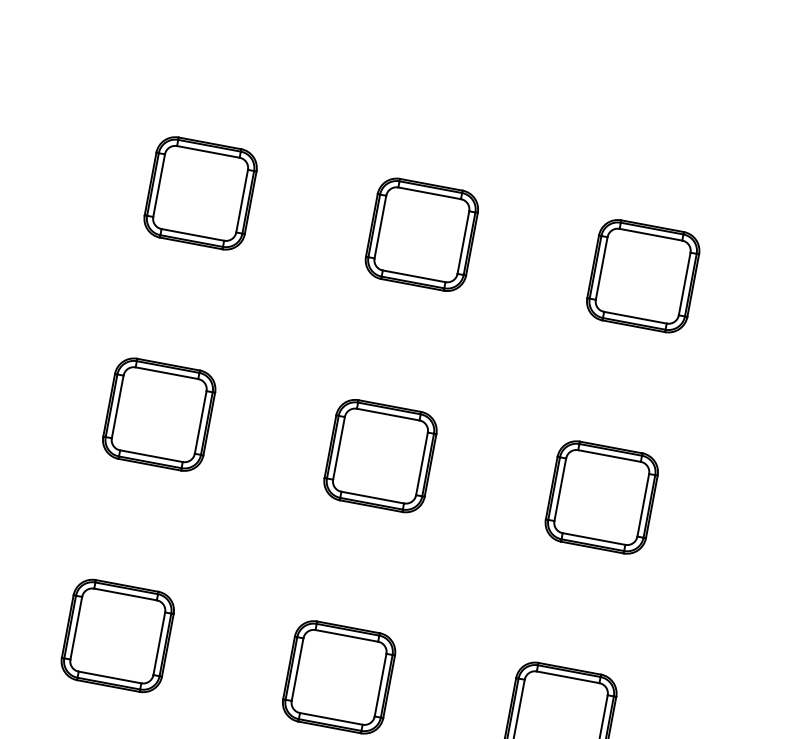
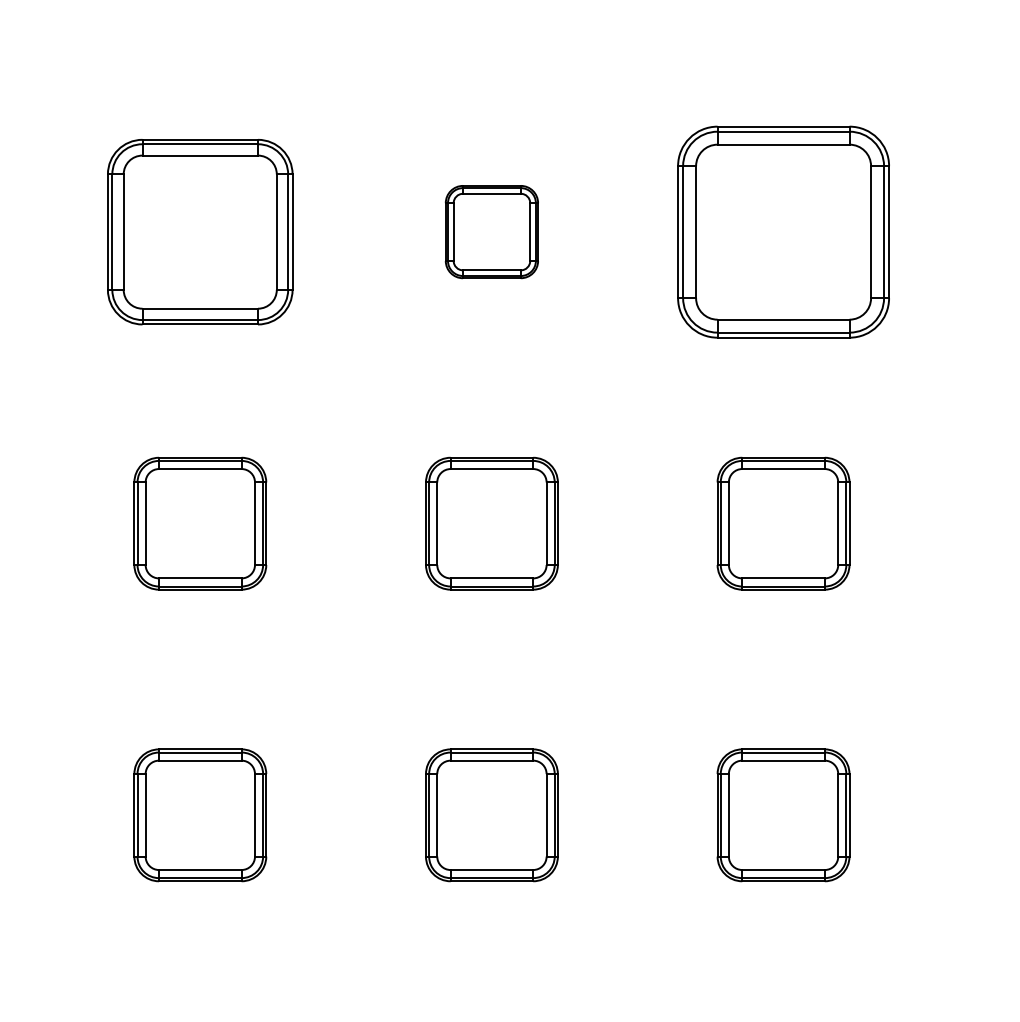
part: (200, 192) -> (200, 231), size x1.4
part: (421, 234) -> (491, 231), size x0.7
part: (643, 275) -> (783, 231), size x1.6

